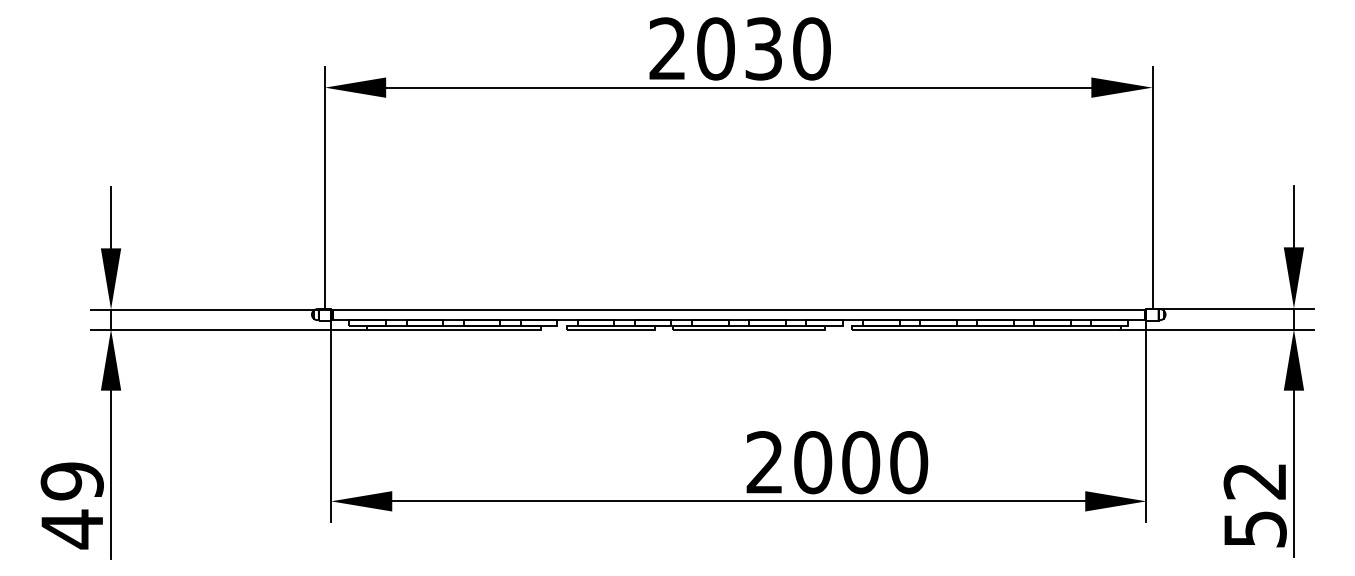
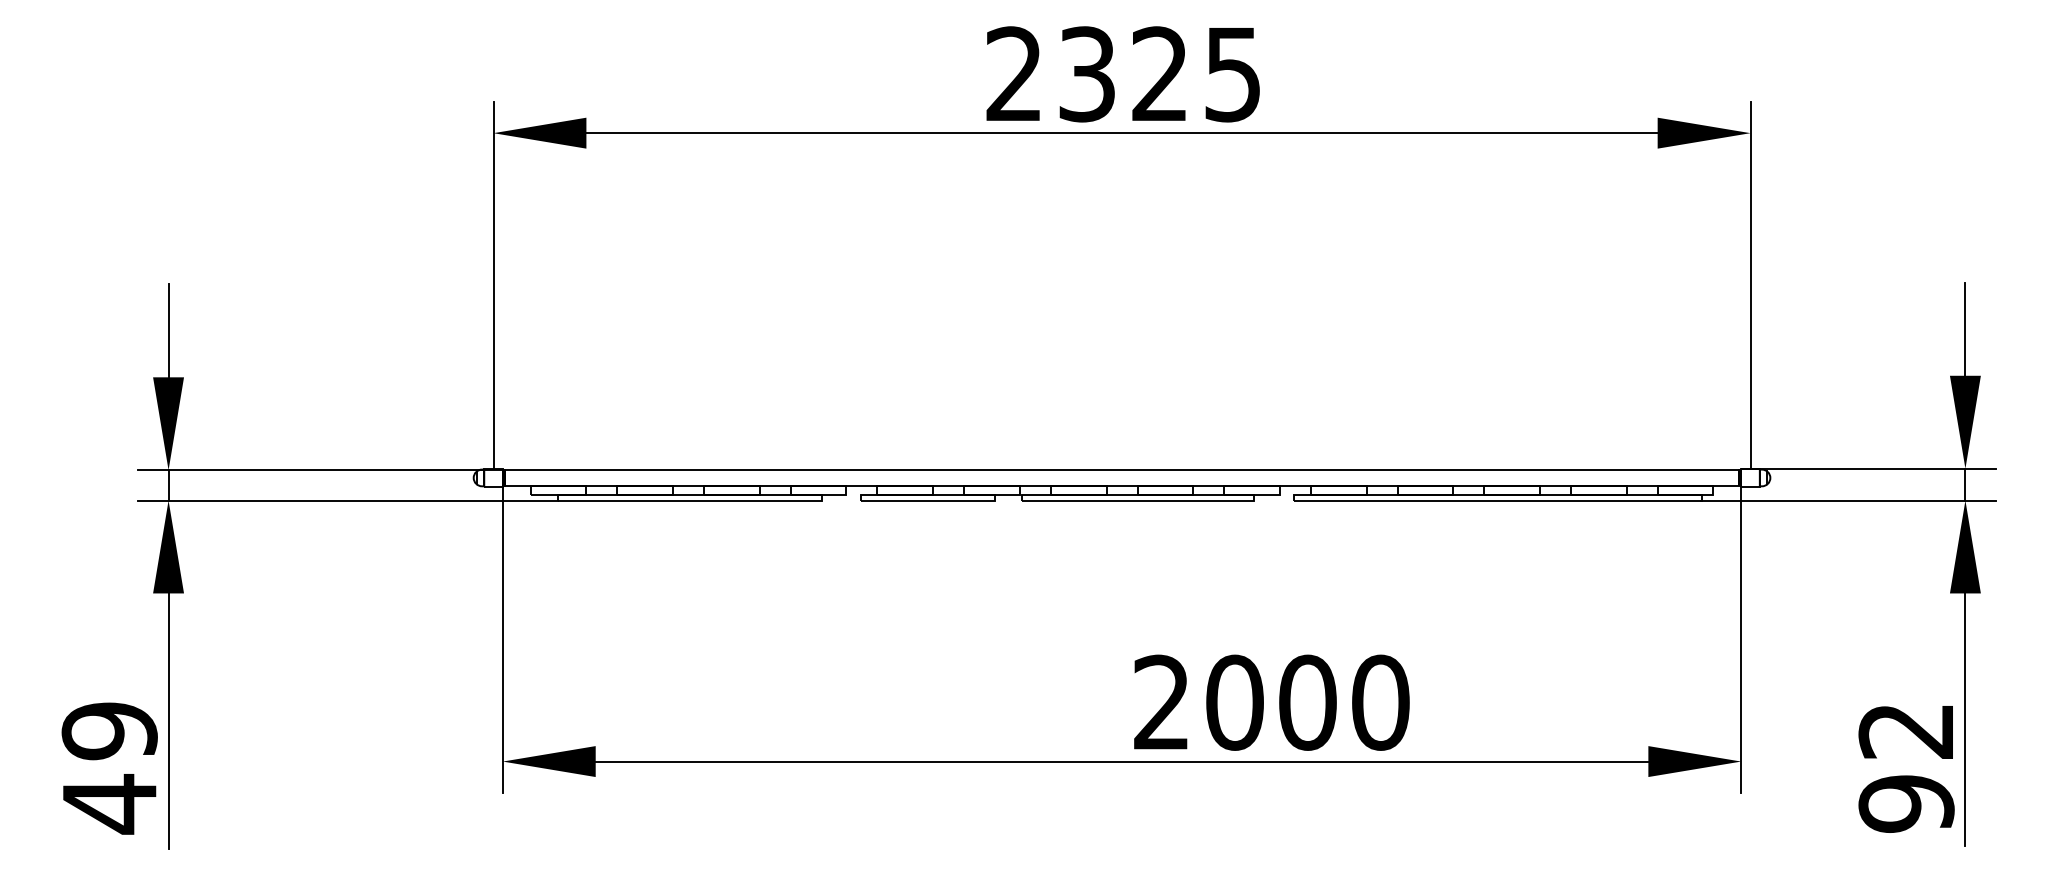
text: (763, 48) -> (1159, 73), 2030 -> 2325
text: (1254, 529) -> (1905, 804), 52 -> 92

